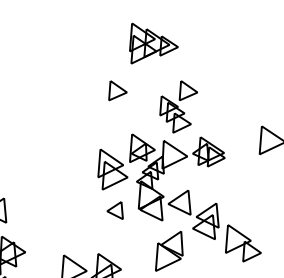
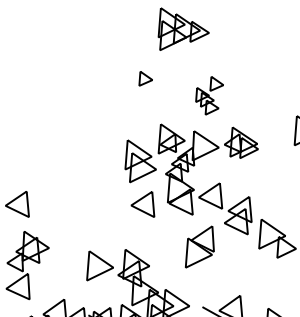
part: (117, 90) -> (145, 78), size x0.7
part: (178, 106) -> (209, 95), size x0.7
part: (115, 209) -> (143, 203), size x1.4

